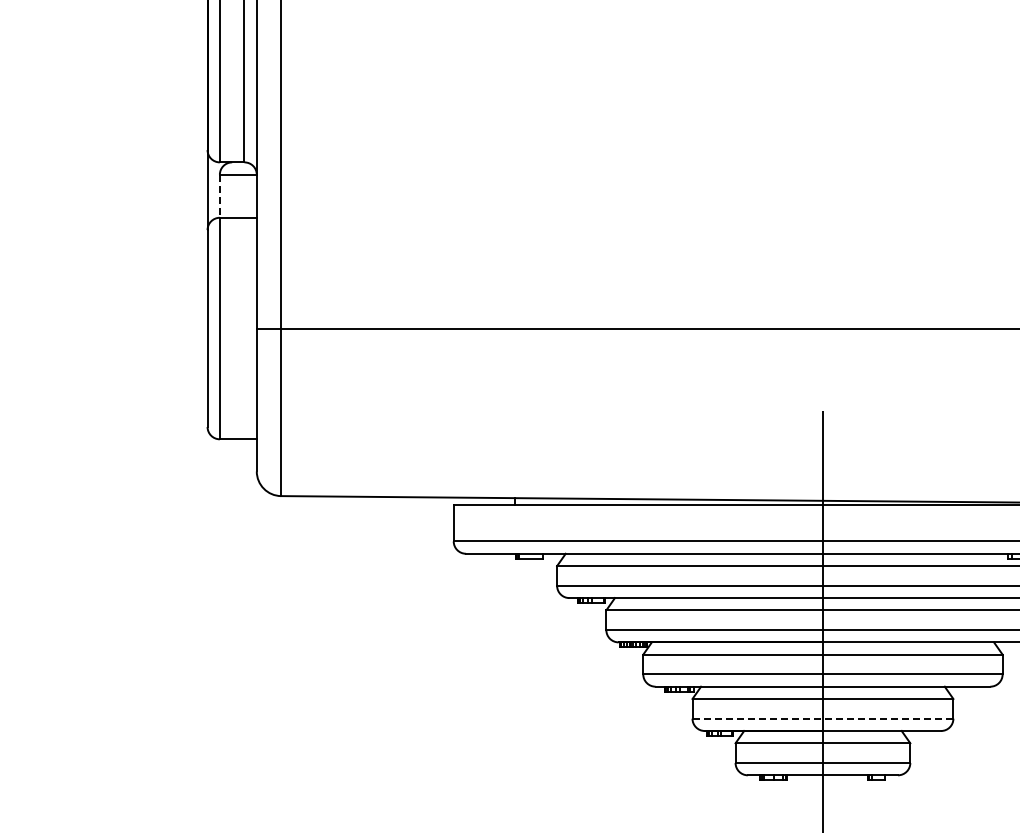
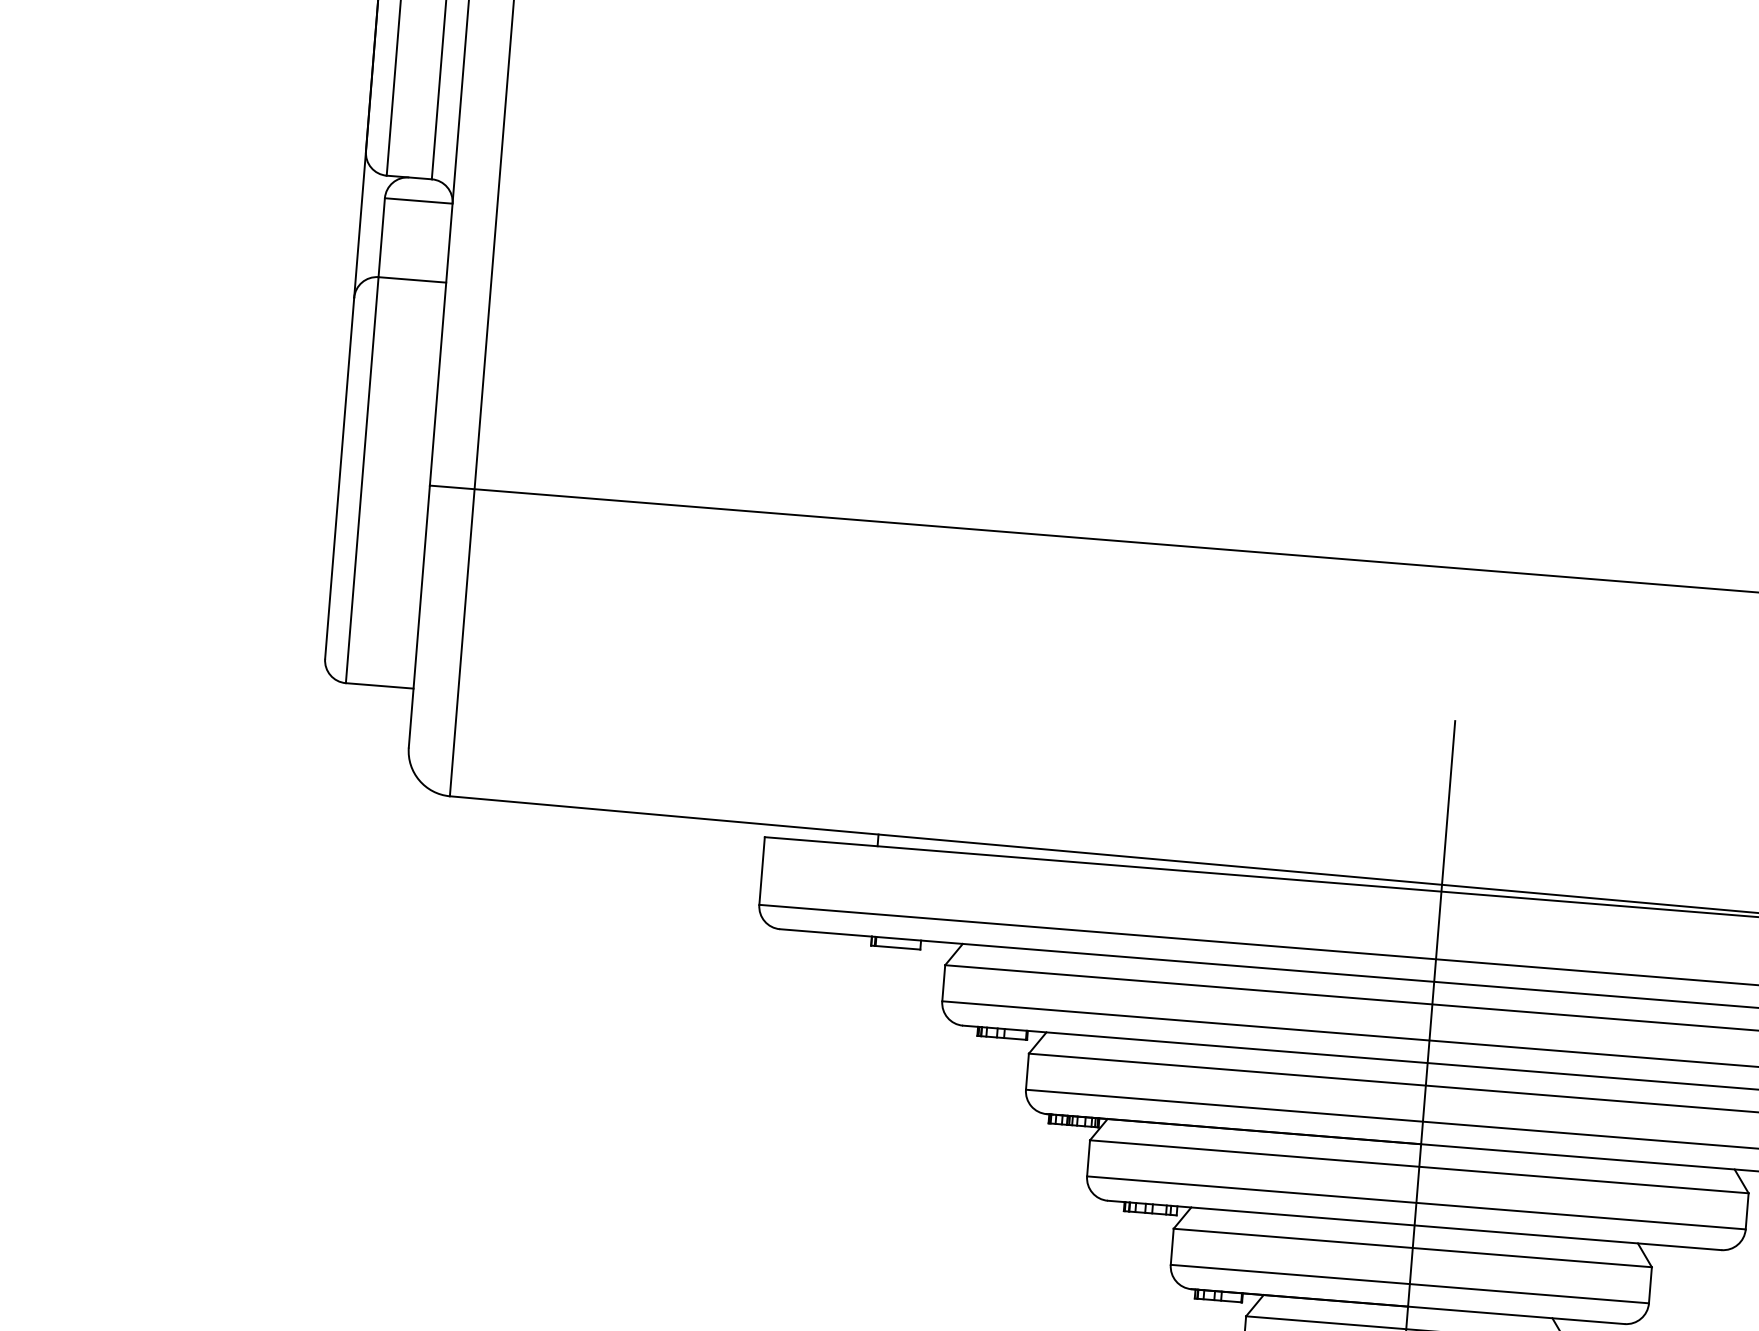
line: (219, 196) -> (381, 238), dashed -> solid
line: (823, 718) -> (1410, 1283), dashed -> solid

